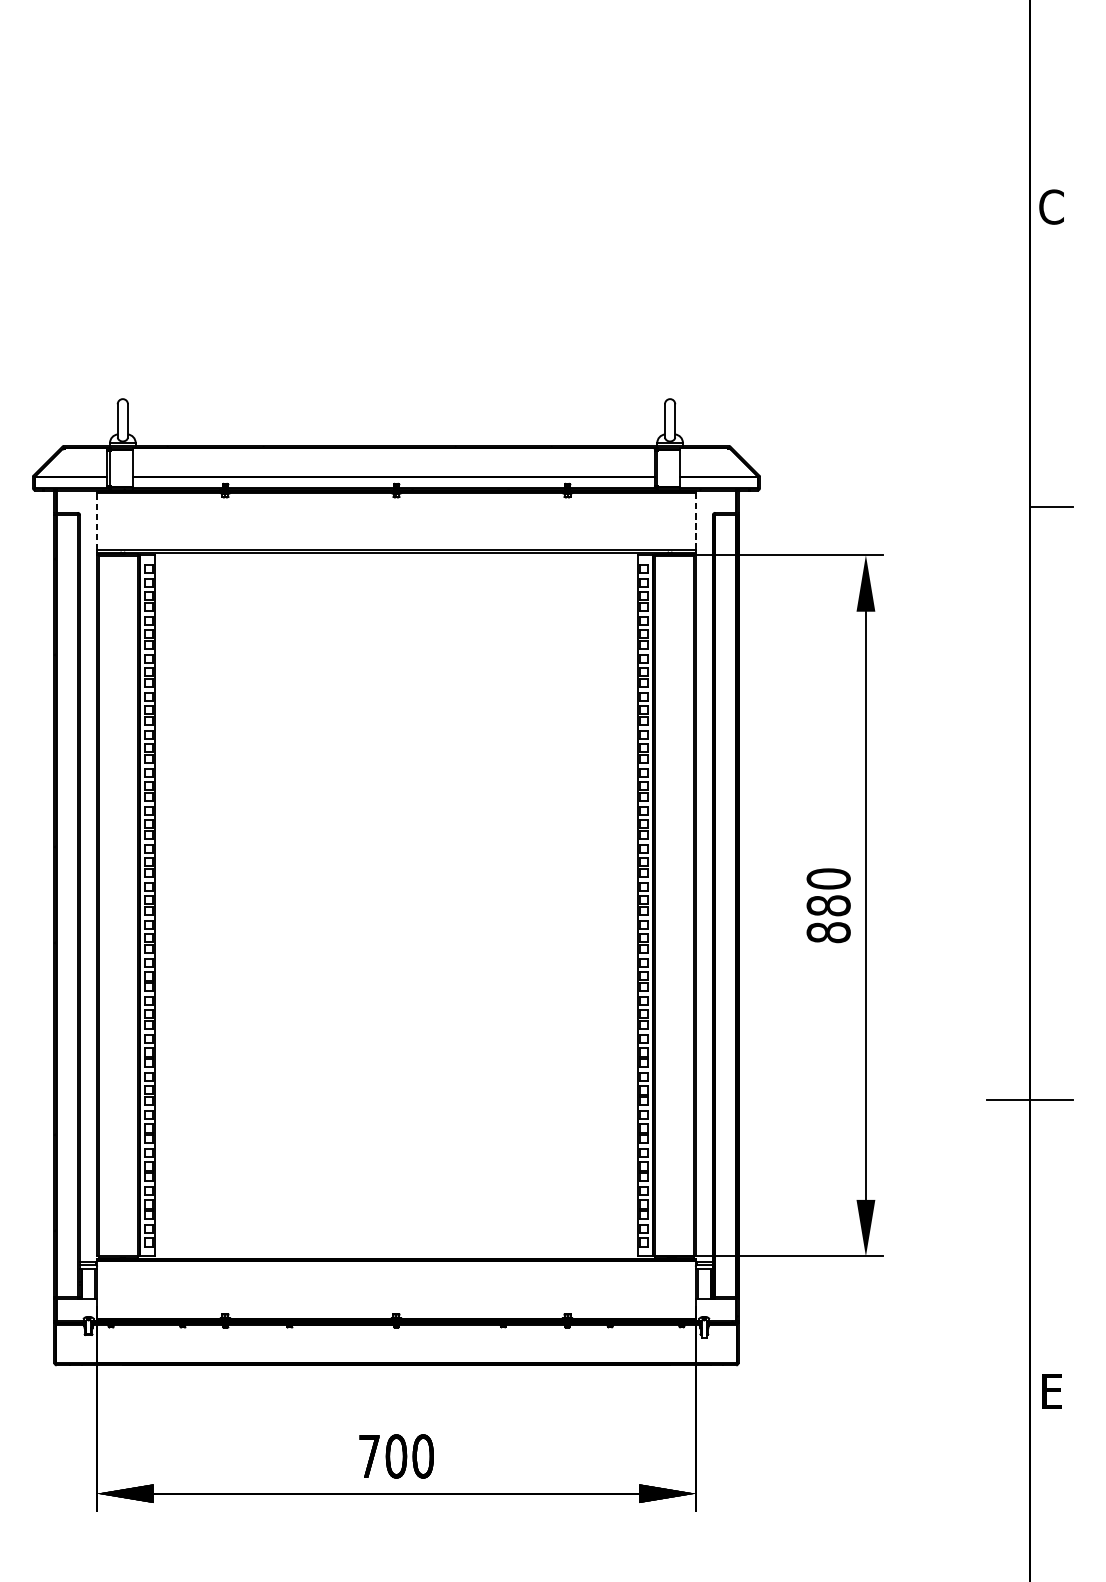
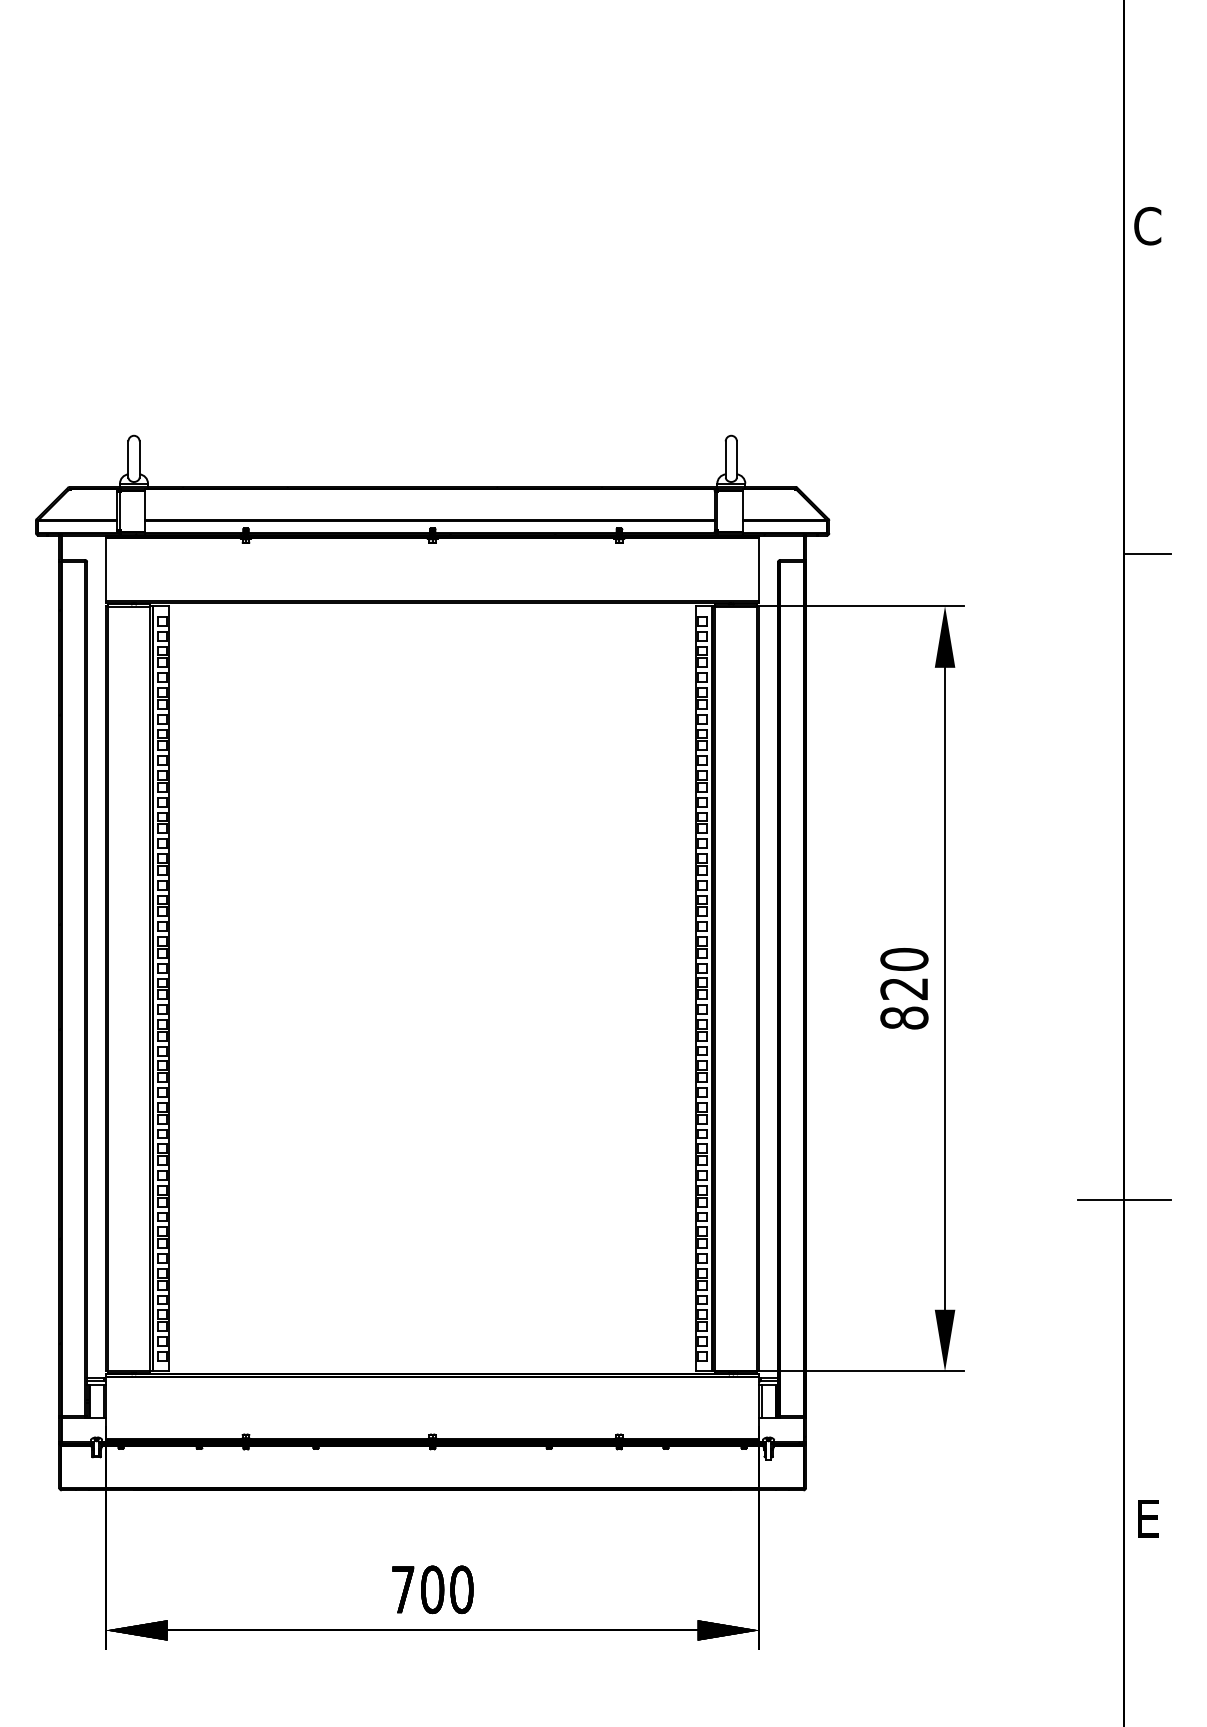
line: (97, 521) -> (106, 569), dashed -> solid
line: (695, 522) -> (759, 570), dashed -> solid
text: (828, 905) -> (904, 988), 880 -> 820

